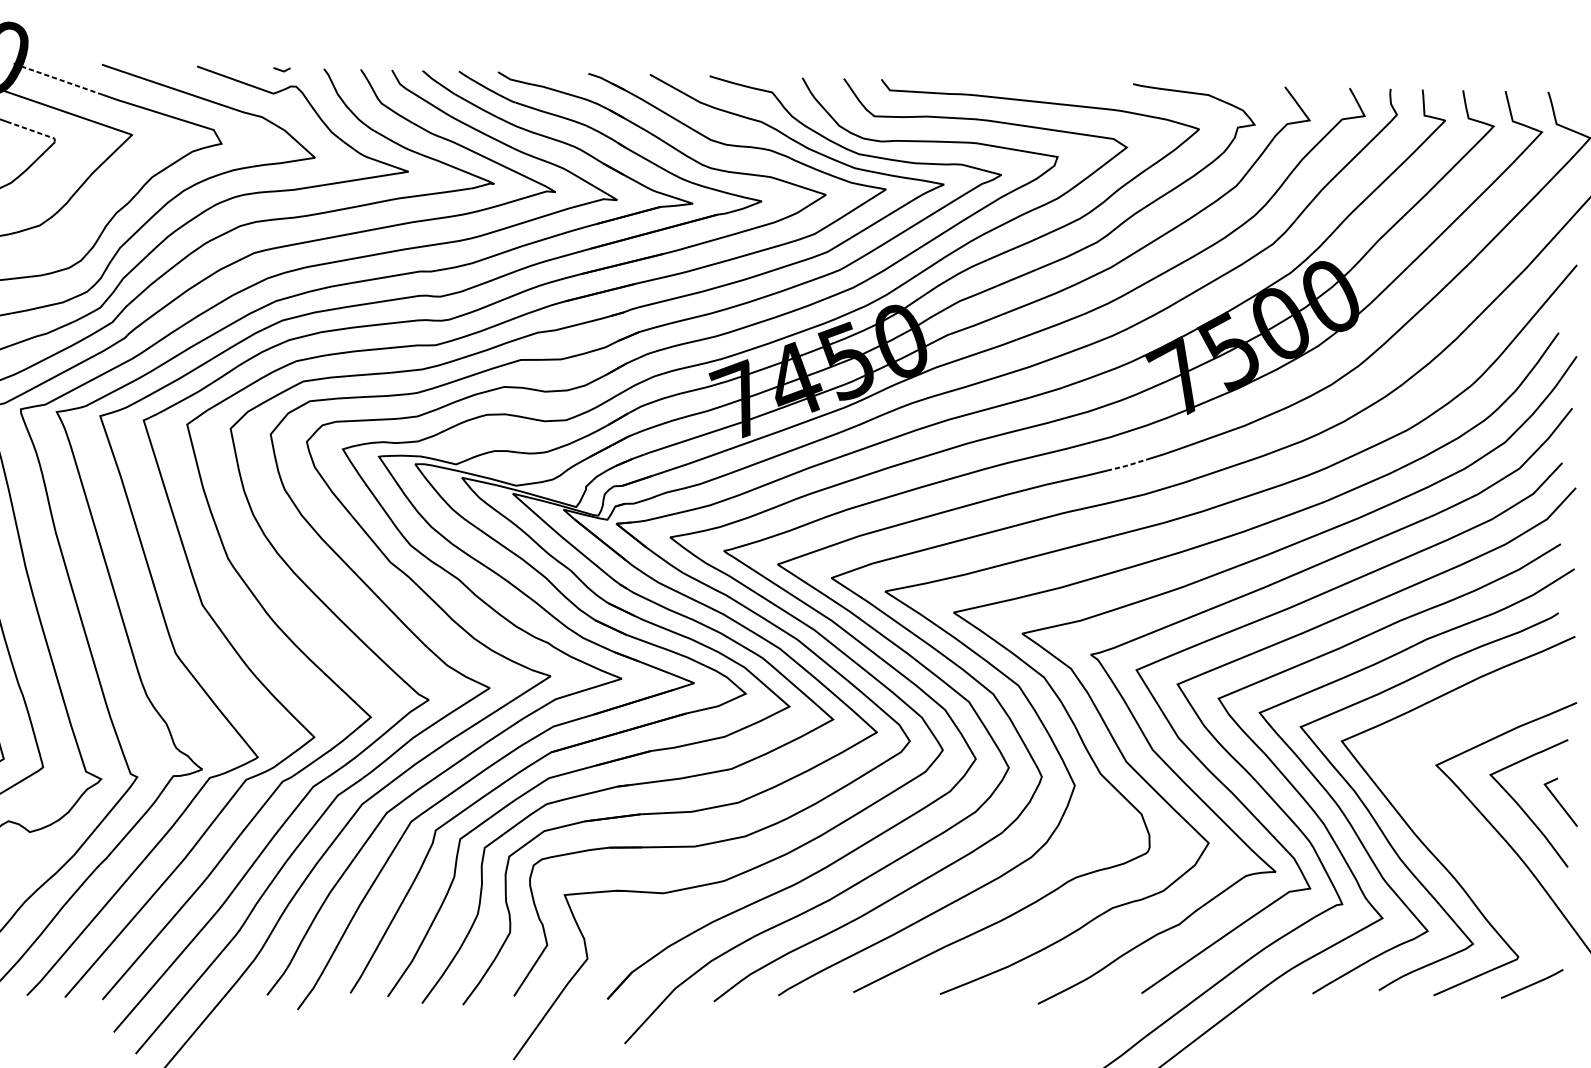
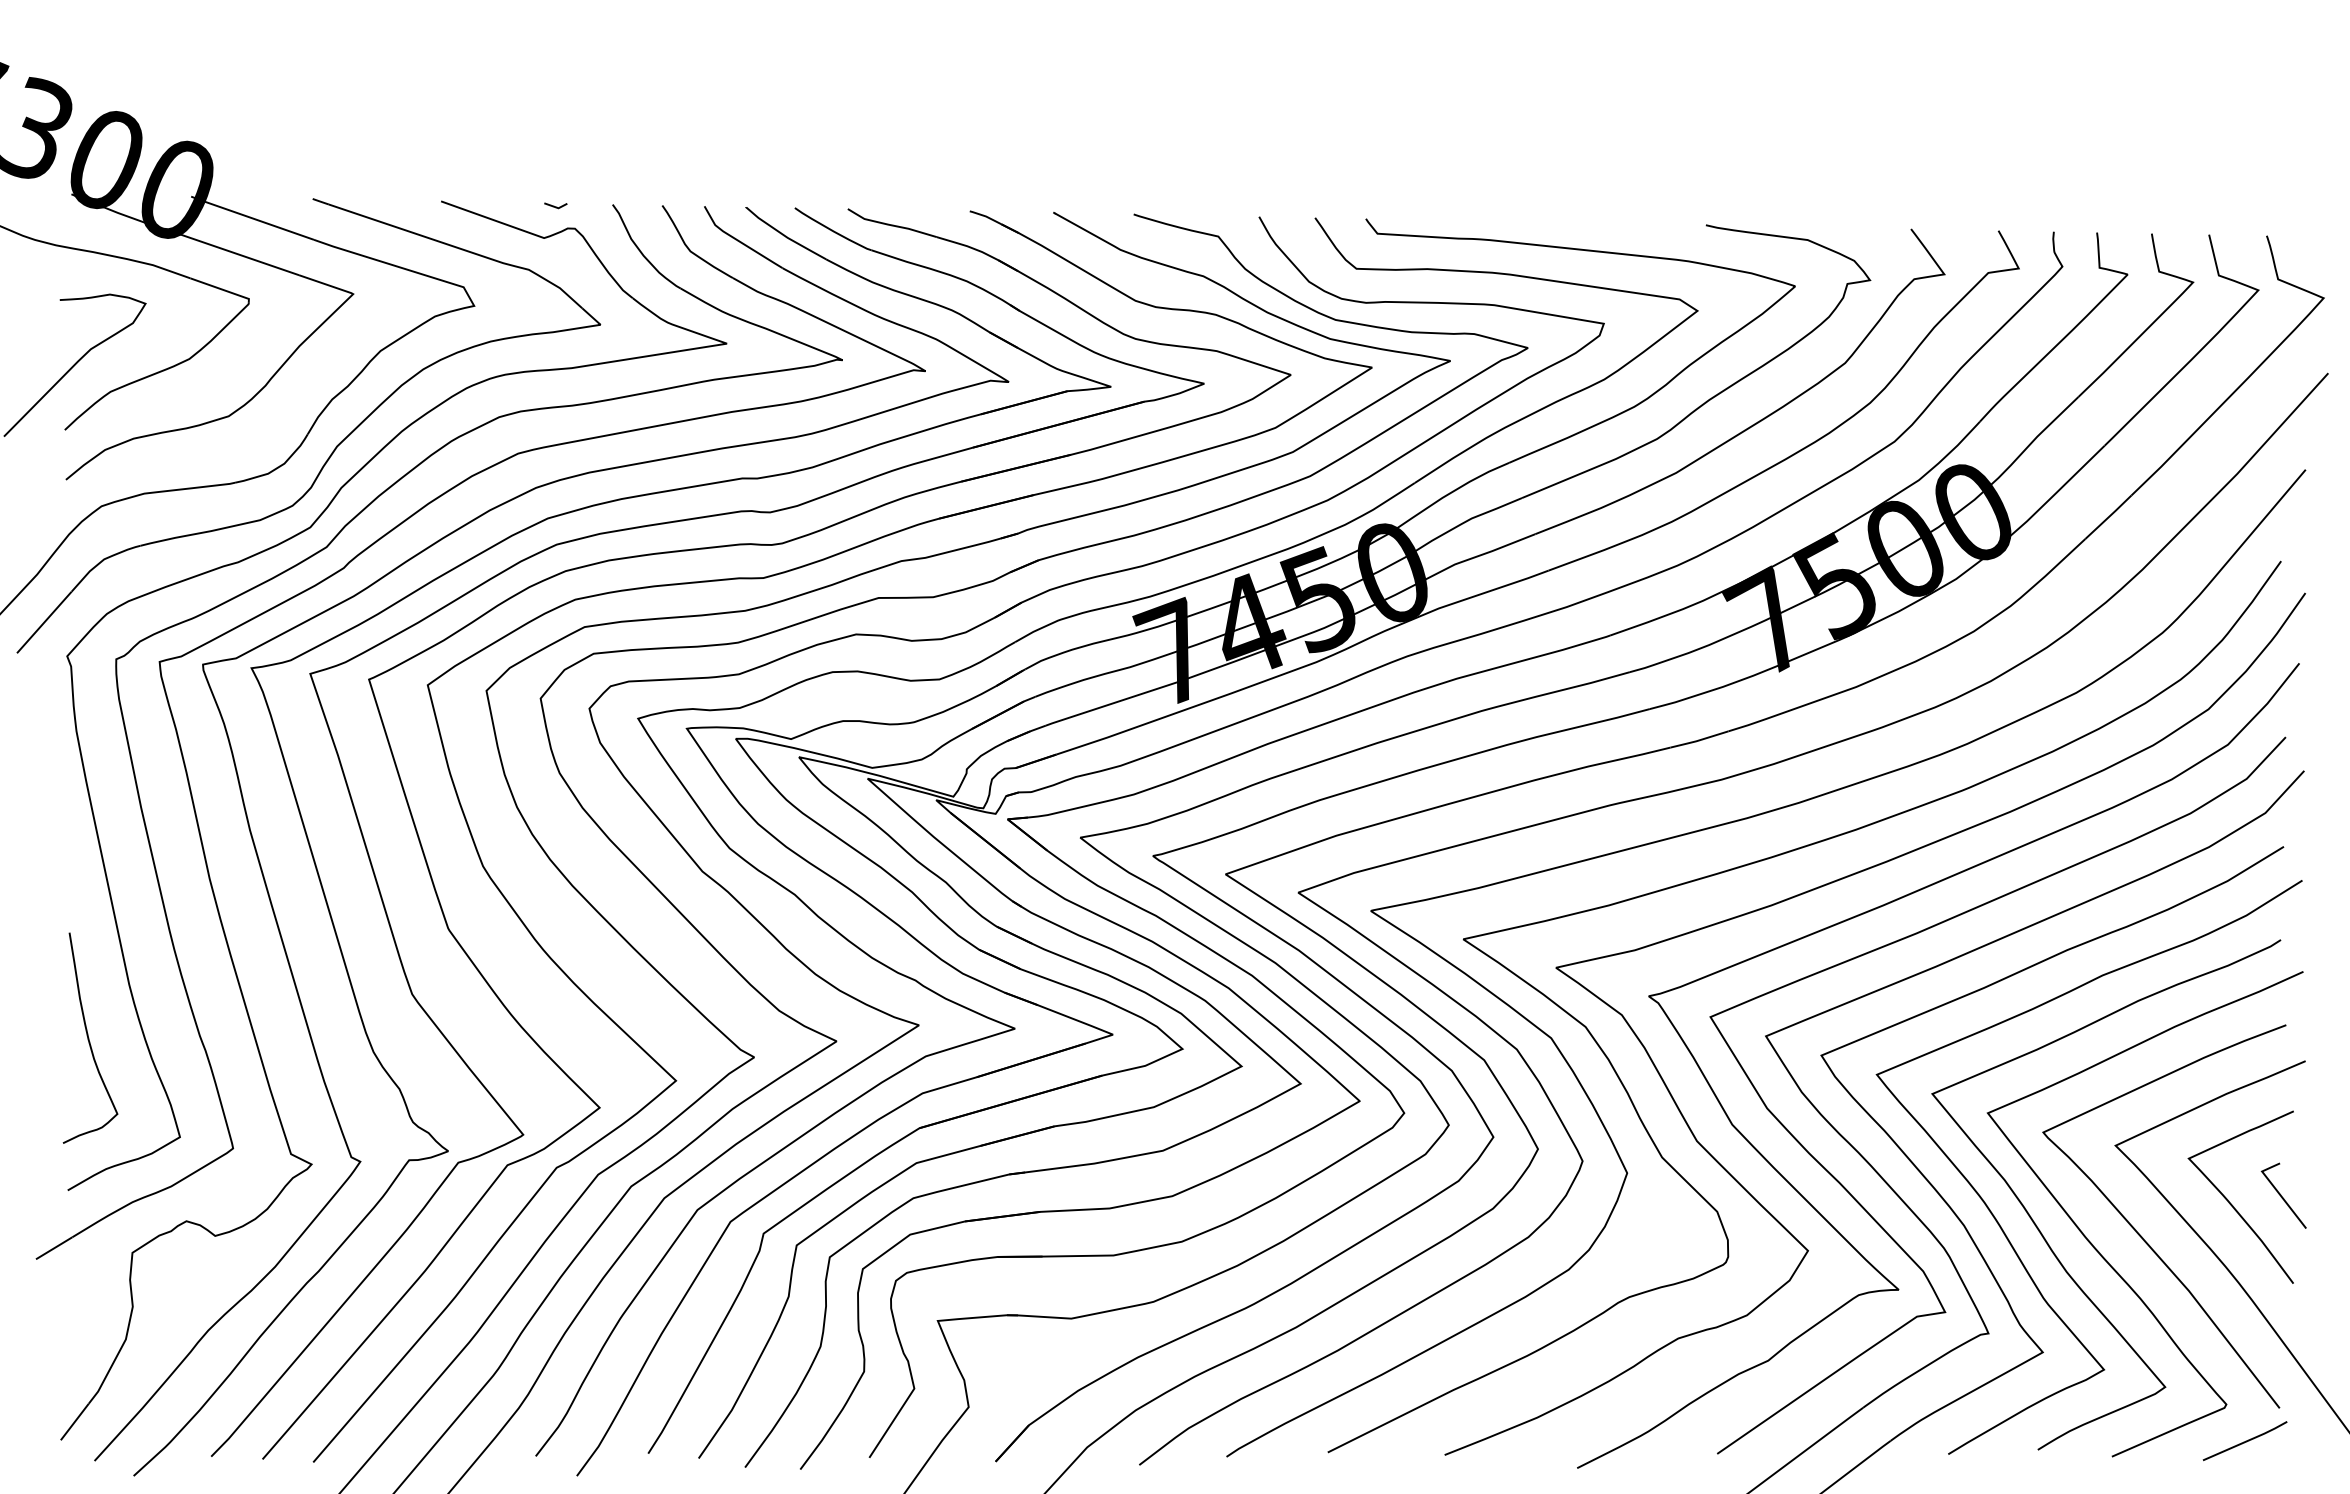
line: (56, 79) -> (251, 218), dashed -> solid
line: (35, 131) -> (222, 289), dashed -> solid
line: (1128, 465) -> (1699, 740), dashed -> solid
curve: (1456, 832) -> (2142, 1236), added

